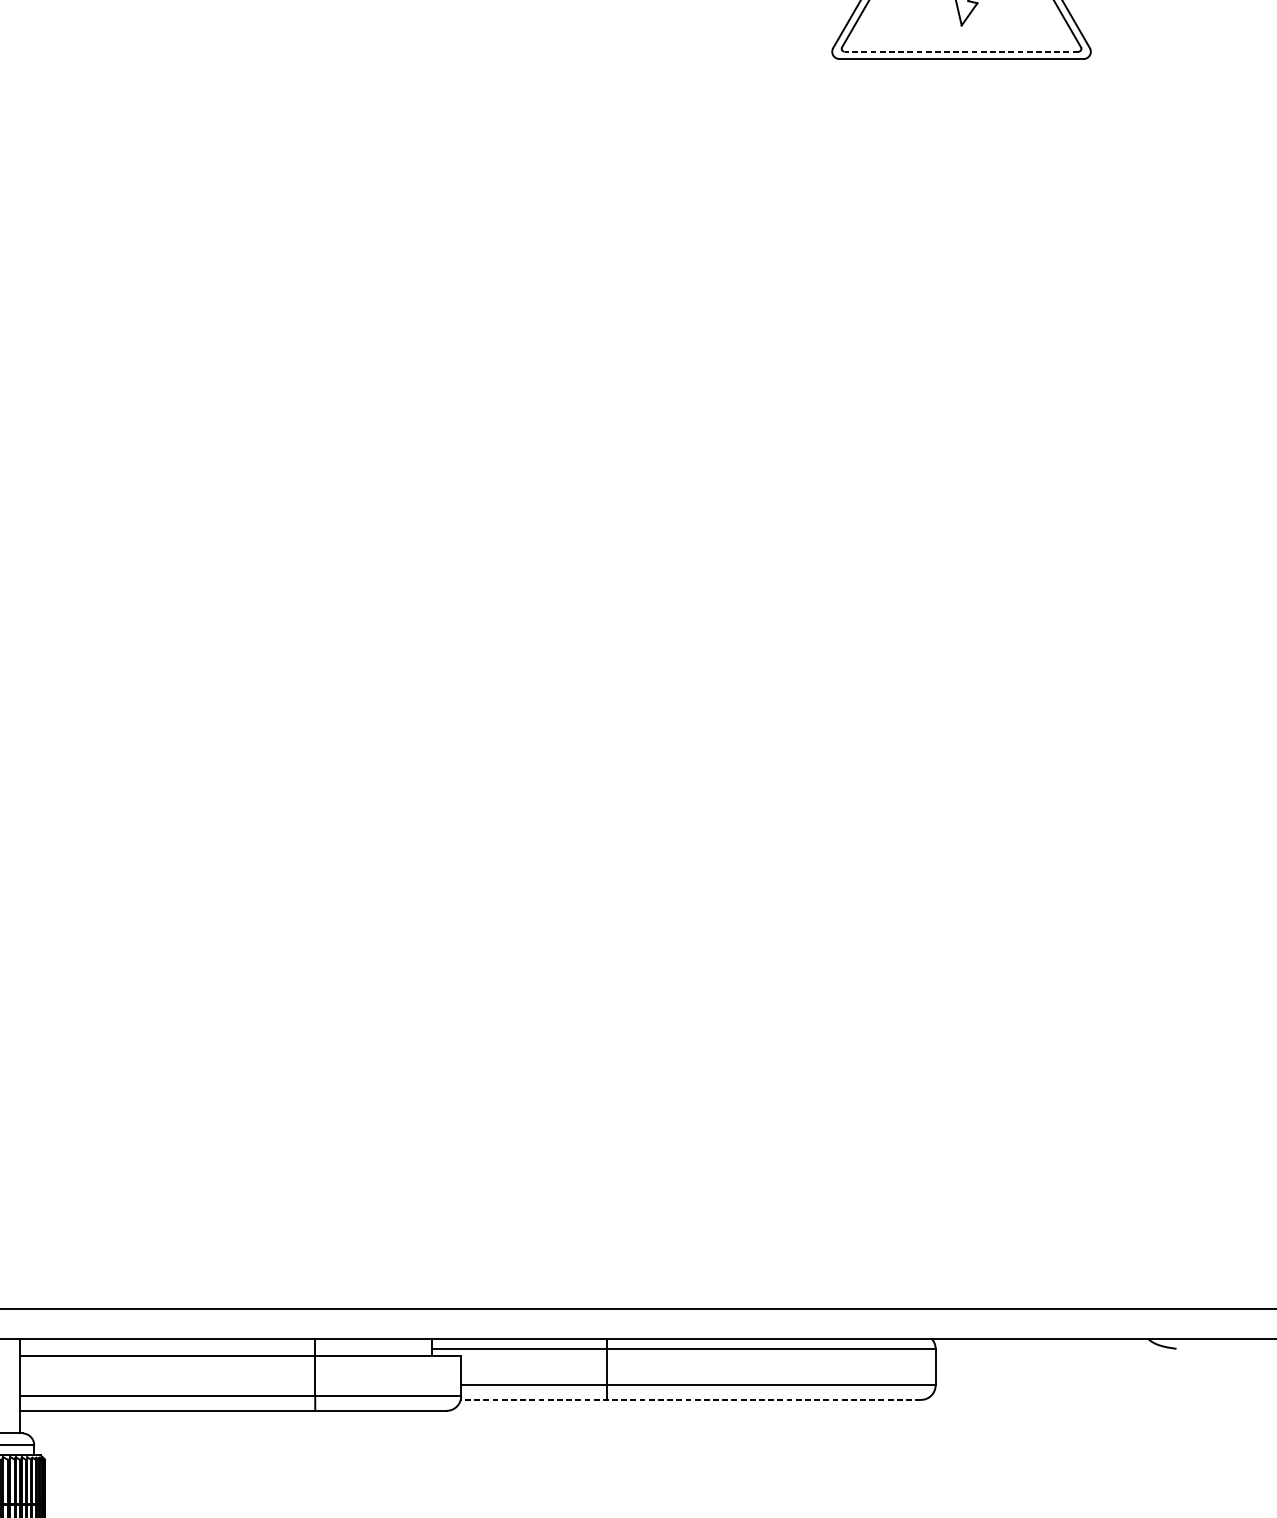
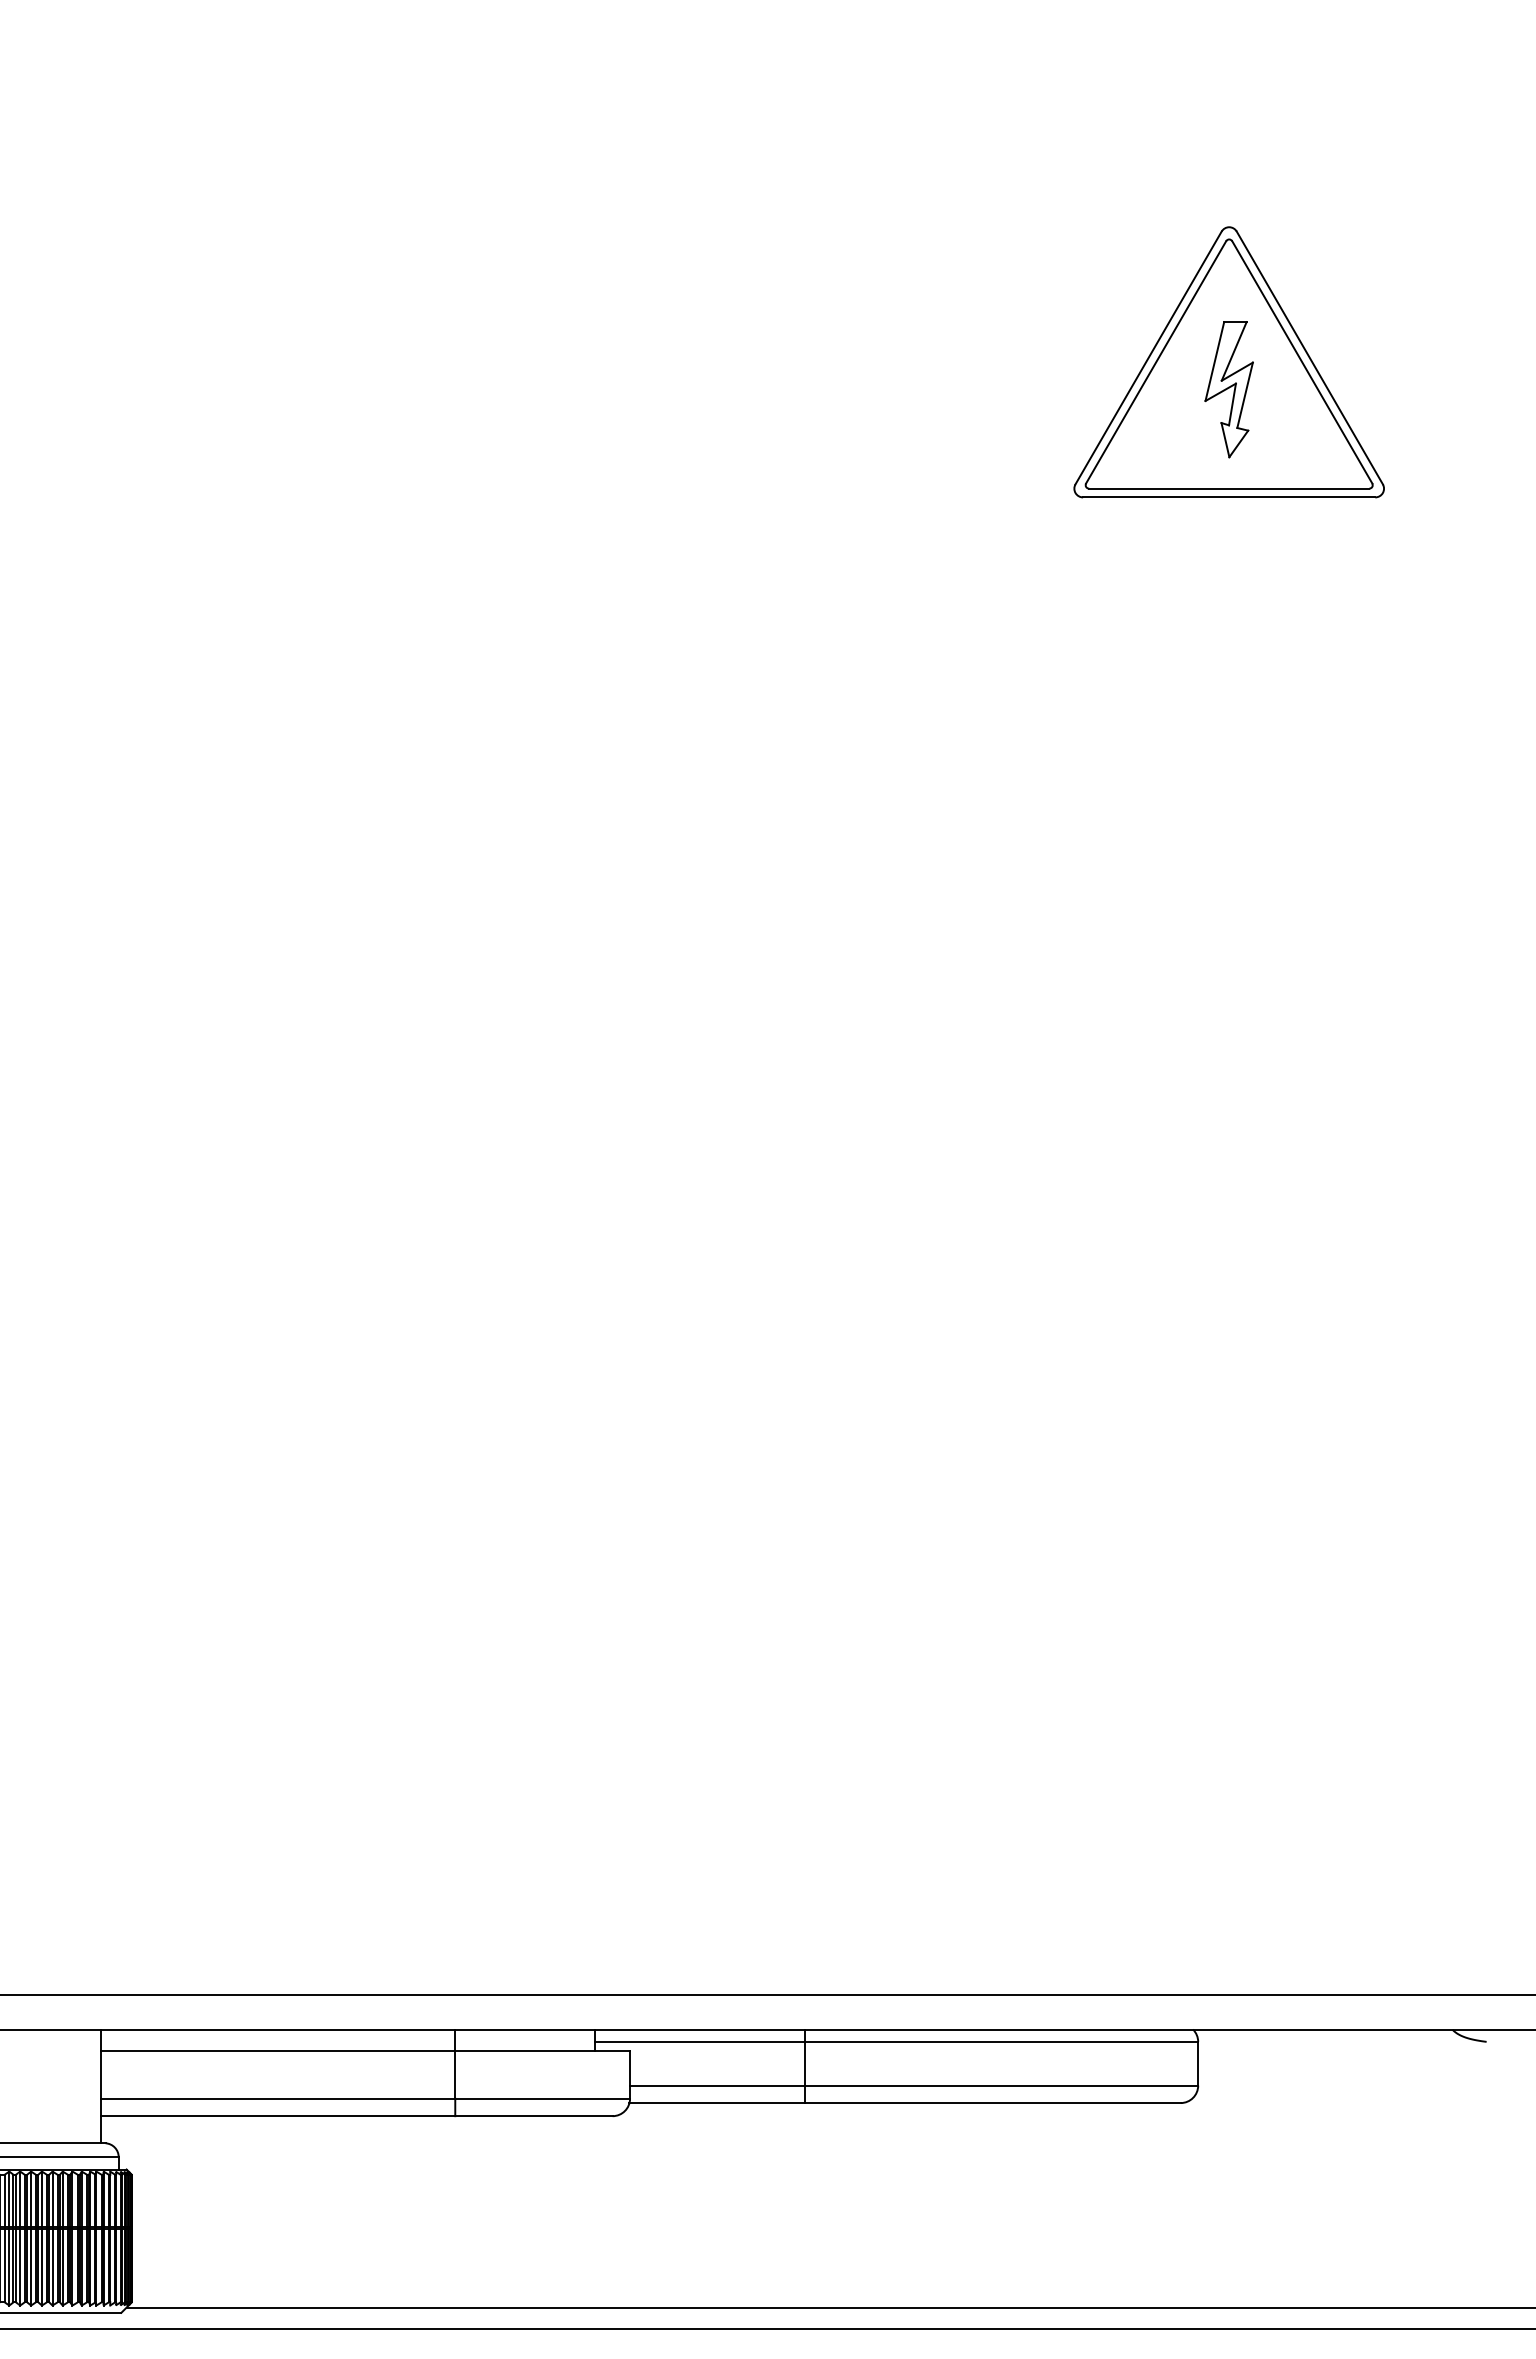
line: (960, 51) -> (1228, 488), dashed -> solid
line: (691, 1400) -> (905, 2103), dashed -> solid

